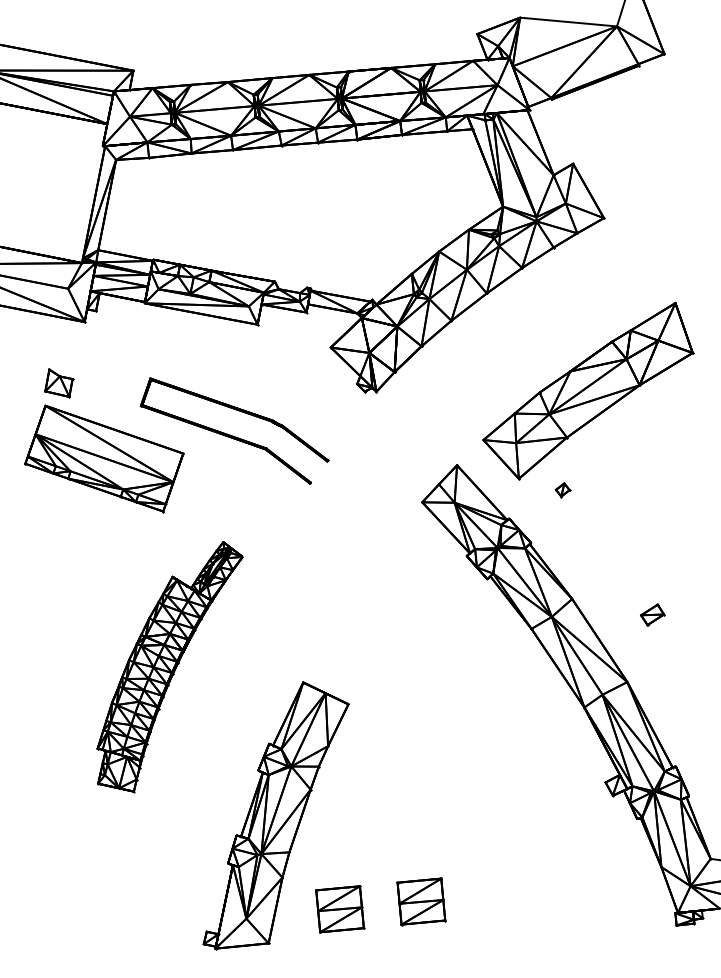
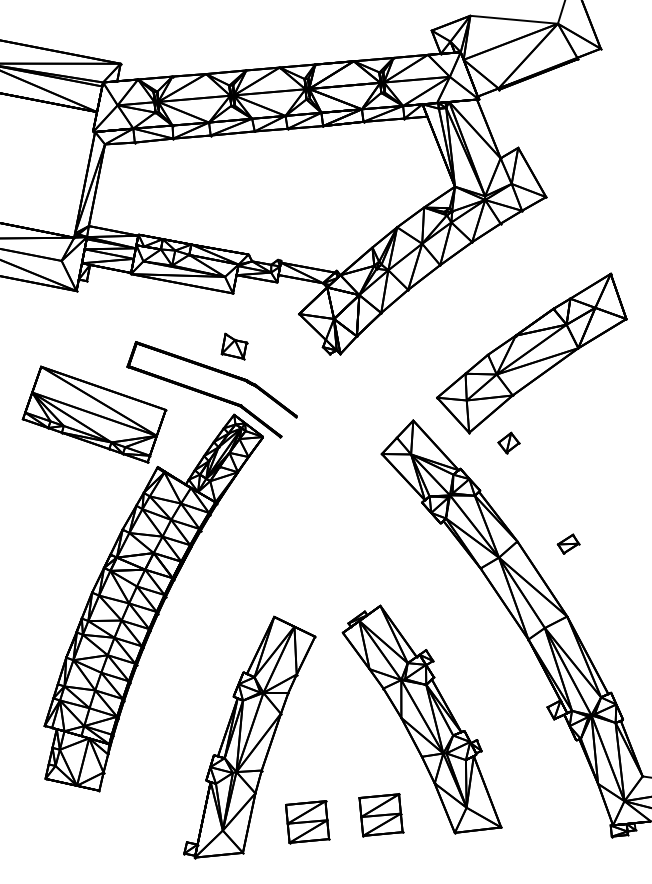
part: (59, 383) -> (234, 346), moved
part: (562, 489) -> (508, 442), size x1.67
part: (652, 614) -> (568, 543), moved
part: (169, 666) -> (153, 602), size x1.67
part: (466, 795) -> (421, 719), added

